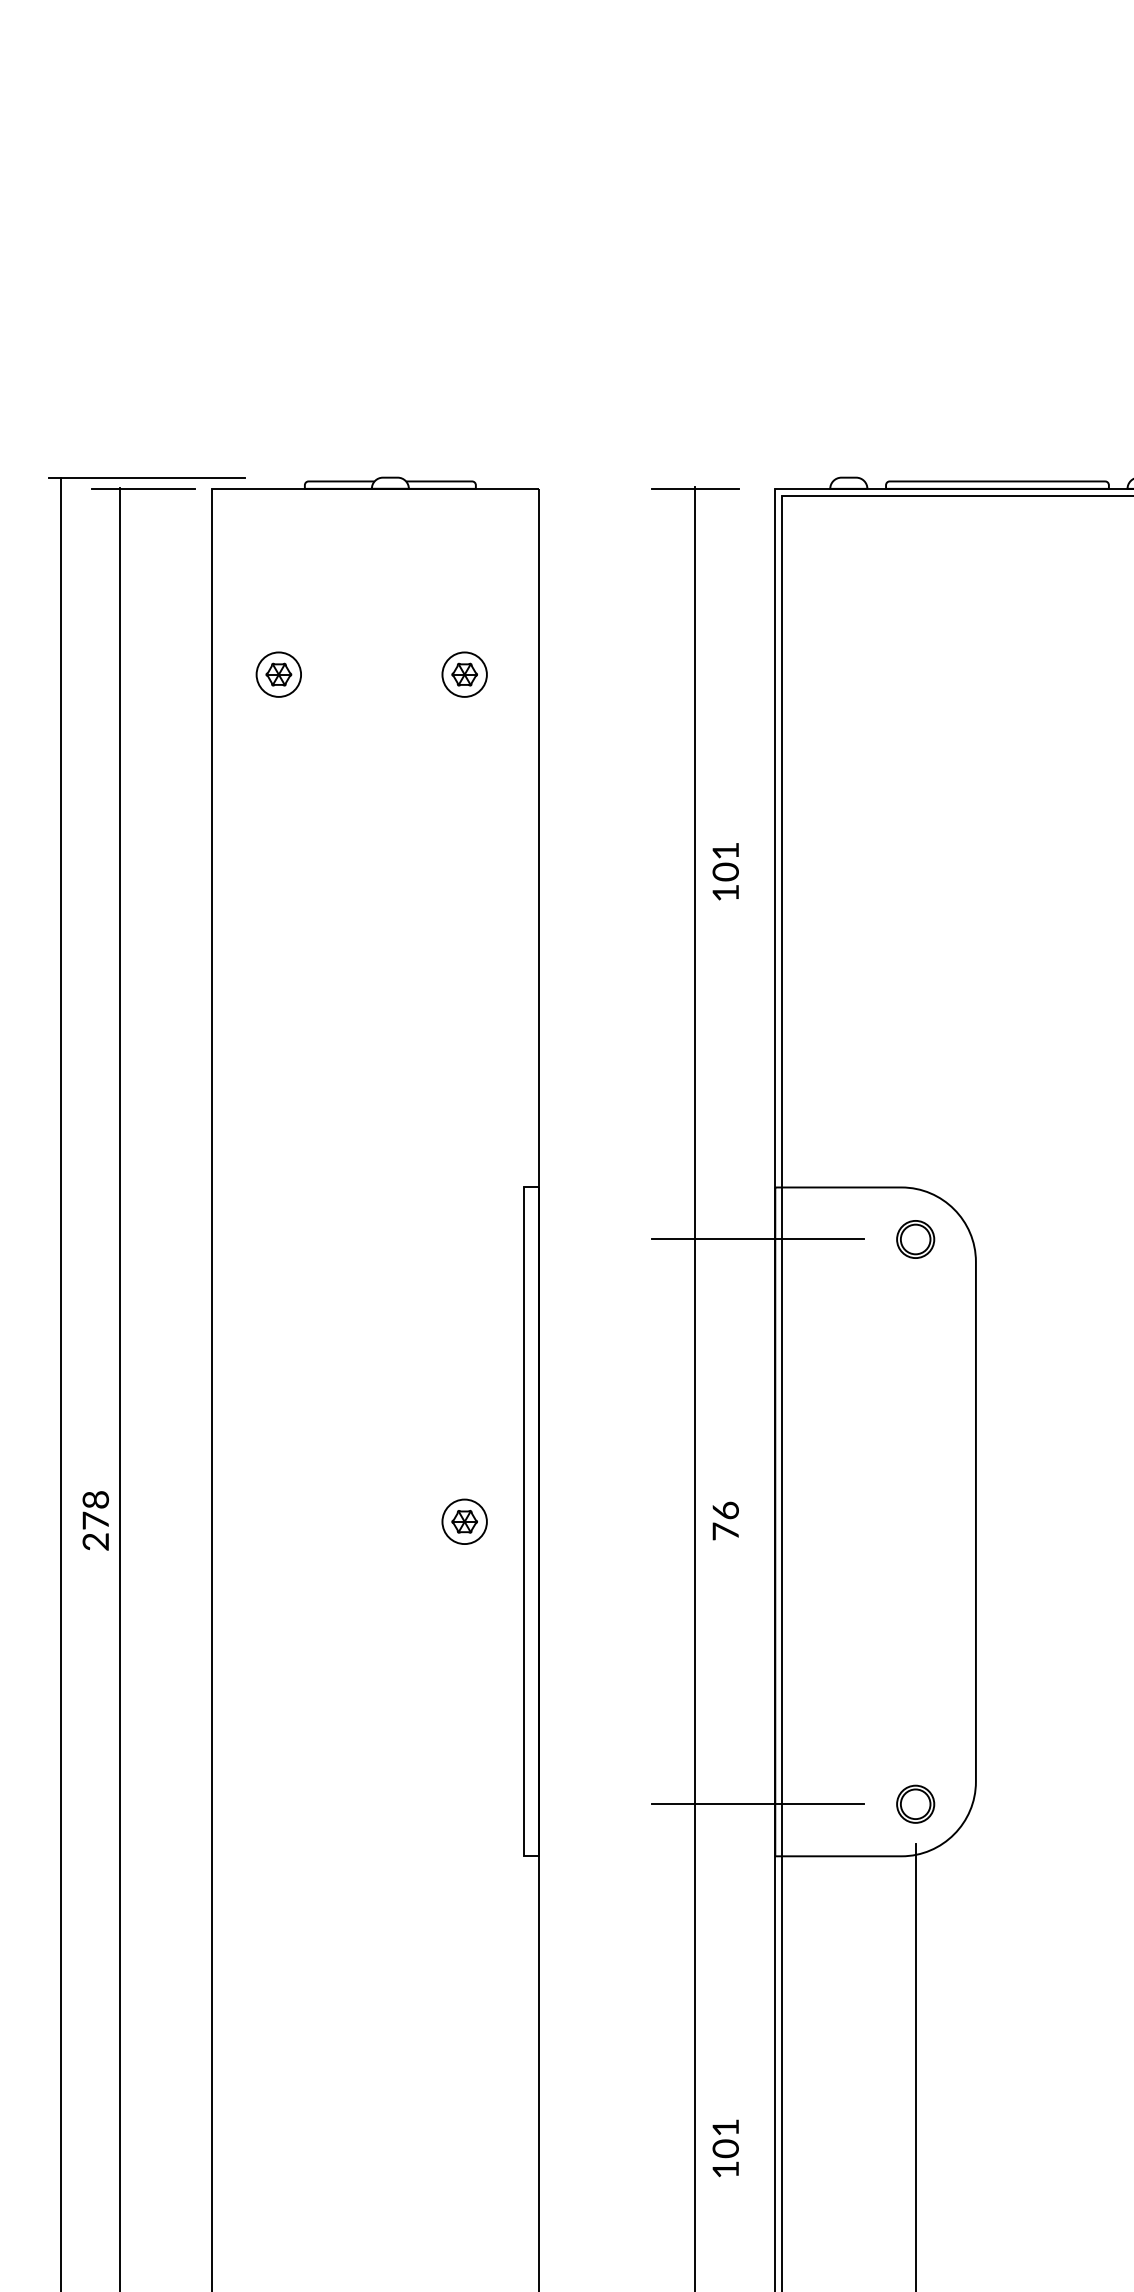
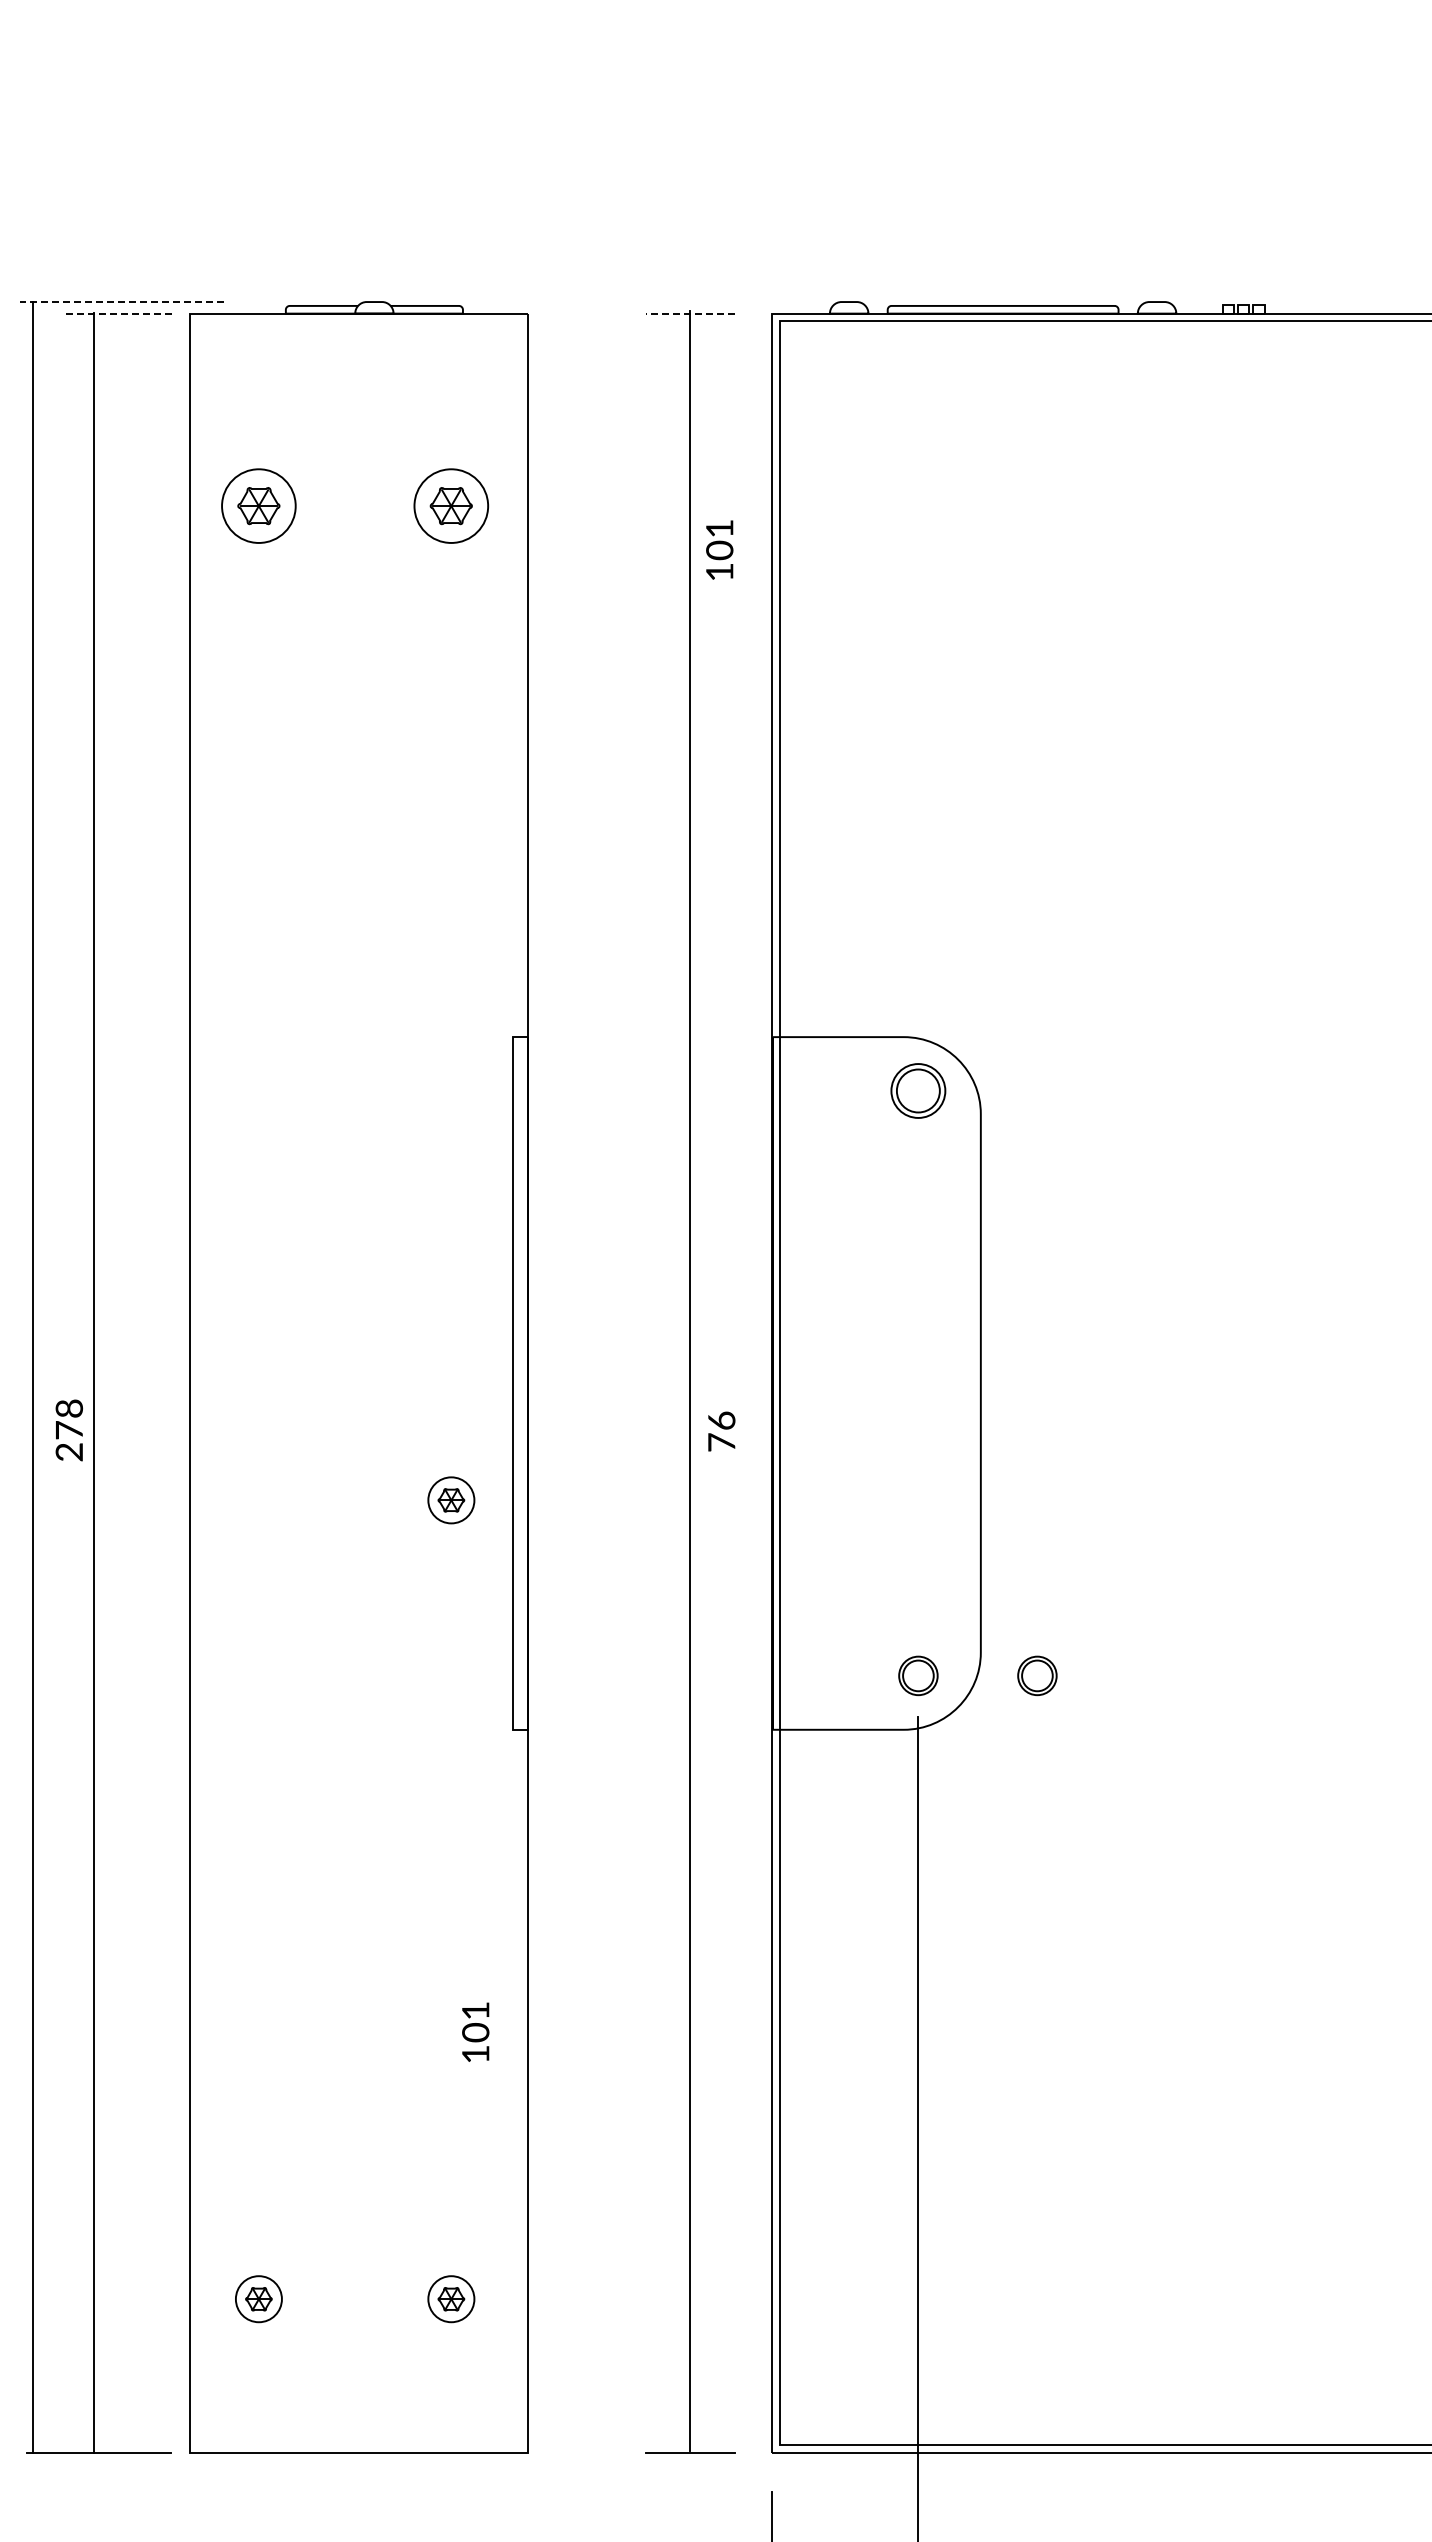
line: (147, 478) -> (122, 302), solid -> dashed
line: (143, 488) -> (118, 313), solid -> dashed
line: (695, 488) -> (690, 313), solid -> dashed
part: (278, 674) -> (258, 505), size x1.6
part: (464, 674) -> (451, 505), size x1.6
text: (725, 871) -> (719, 549), moved
line: (757, 1239) -> (754, 1091), removed
part: (915, 1239) -> (918, 1090), size x1.4
text: (94, 1520) -> (68, 1430), moved
text: (725, 1520) -> (721, 1431), moved
part: (464, 1521) -> (451, 1500), moved
line: (757, 1803) -> (754, 1675), removed
part: (1030, 1803) -> (1037, 1675), added
text: (725, 2147) -> (475, 2031), moved

